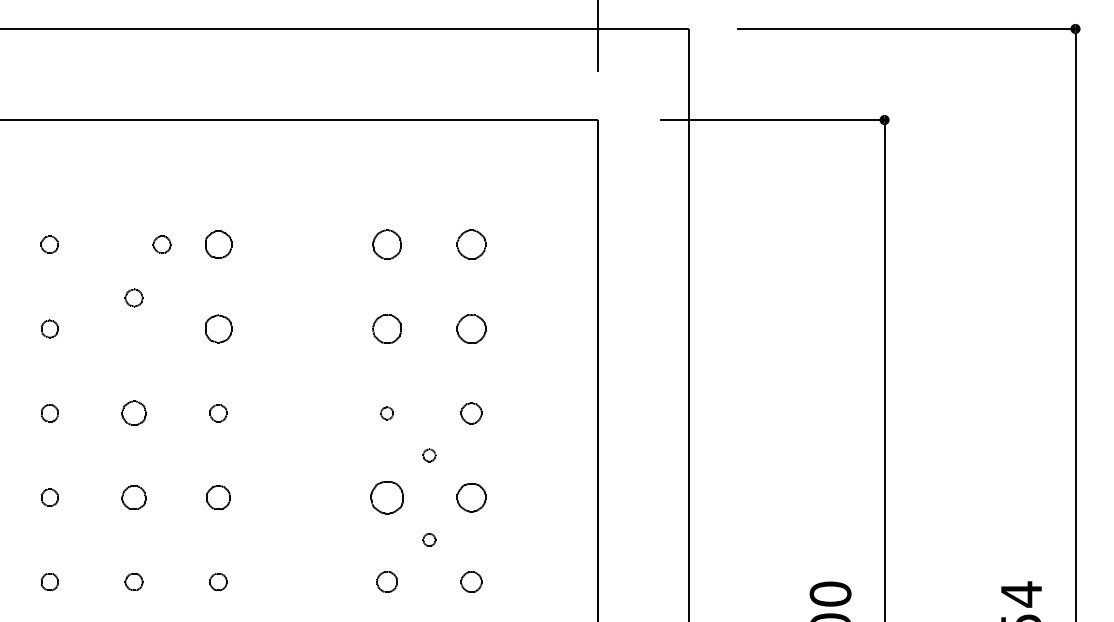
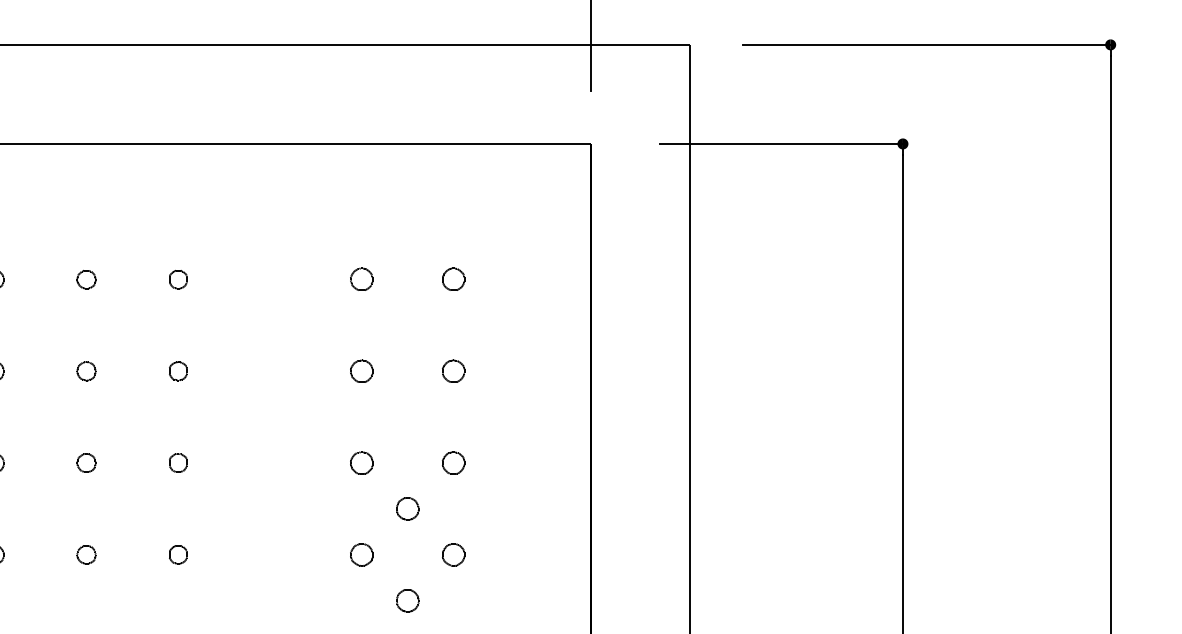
part: (161, 244) -> (85, 279), moved
part: (218, 244) -> (178, 279), size x0.62
part: (386, 244) -> (361, 279), size x0.71
part: (471, 244) -> (453, 279), size x0.71
part: (133, 297) -> (85, 370), moved
part: (218, 328) -> (178, 370), size x0.62
part: (386, 328) -> (361, 370), size x0.71
part: (471, 328) -> (453, 370), size x0.71
part: (133, 413) -> (85, 463), size x0.71
part: (386, 413) -> (361, 463), size x1.67
part: (429, 455) -> (407, 508), size x1.67
part: (133, 497) -> (85, 554), size x0.71
part: (218, 497) -> (178, 554), size x0.71
part: (386, 497) -> (361, 554), size x0.62
part: (471, 497) -> (453, 554), size x0.71
part: (429, 539) -> (407, 600), size x1.67

